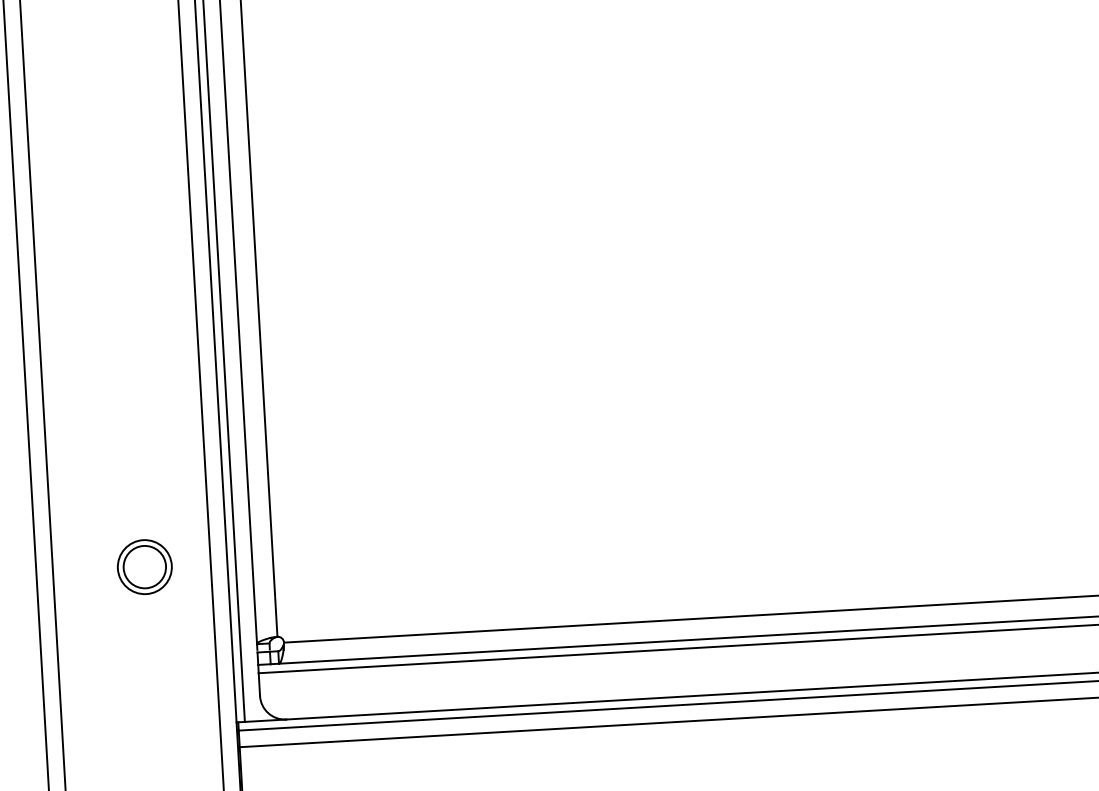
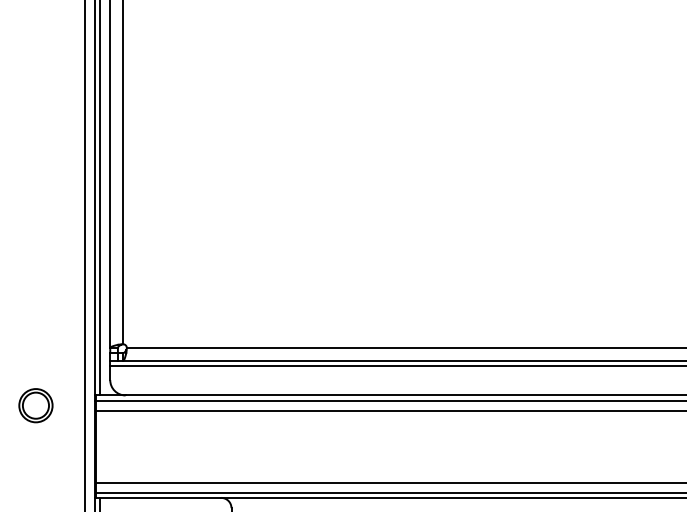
part: (144, 566) -> (35, 405), moved

